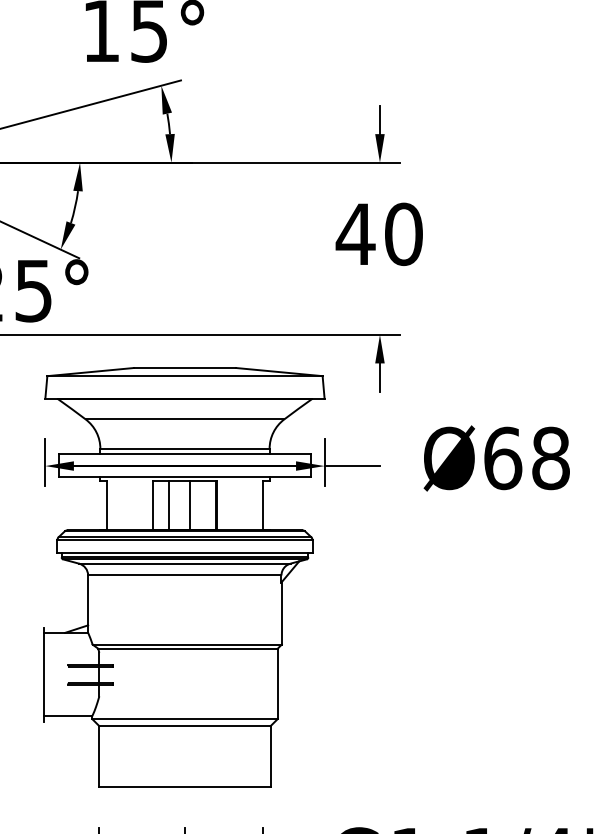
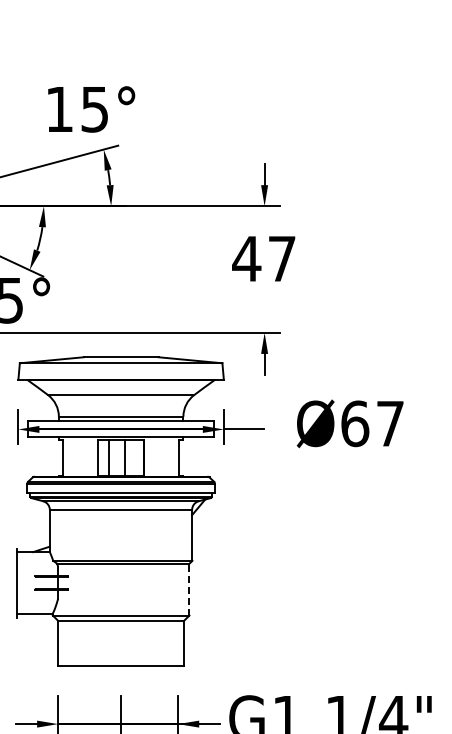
text: (404, 233) -> (282, 258), 40 -> 47
text: (551, 458) -> (390, 423), Ø68 -> Ø67
line: (277, 683) -> (189, 589), solid -> dashed

